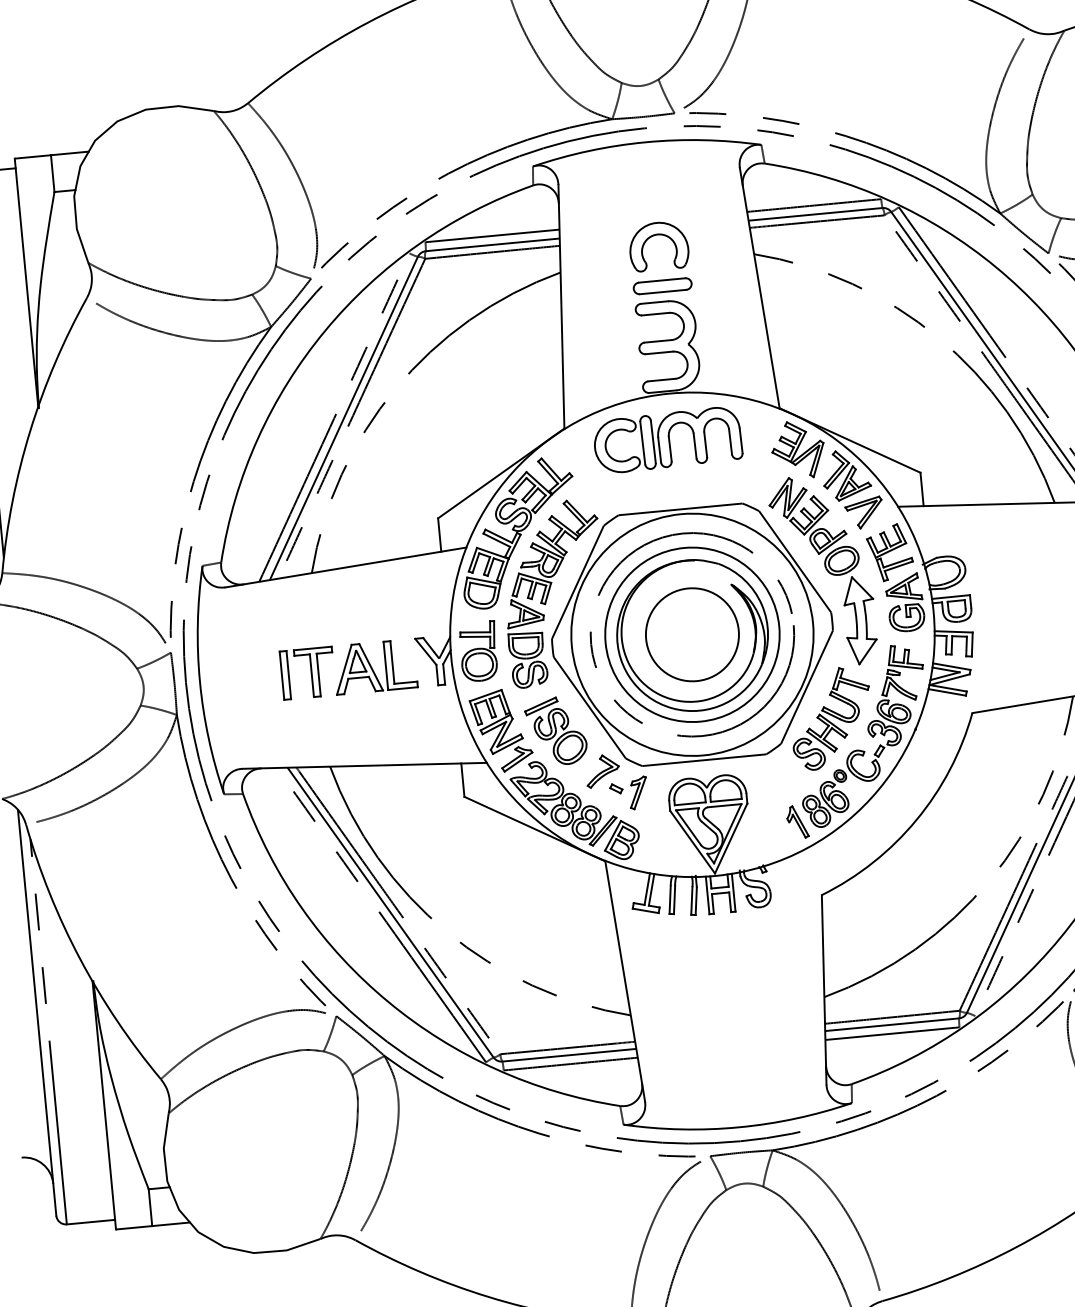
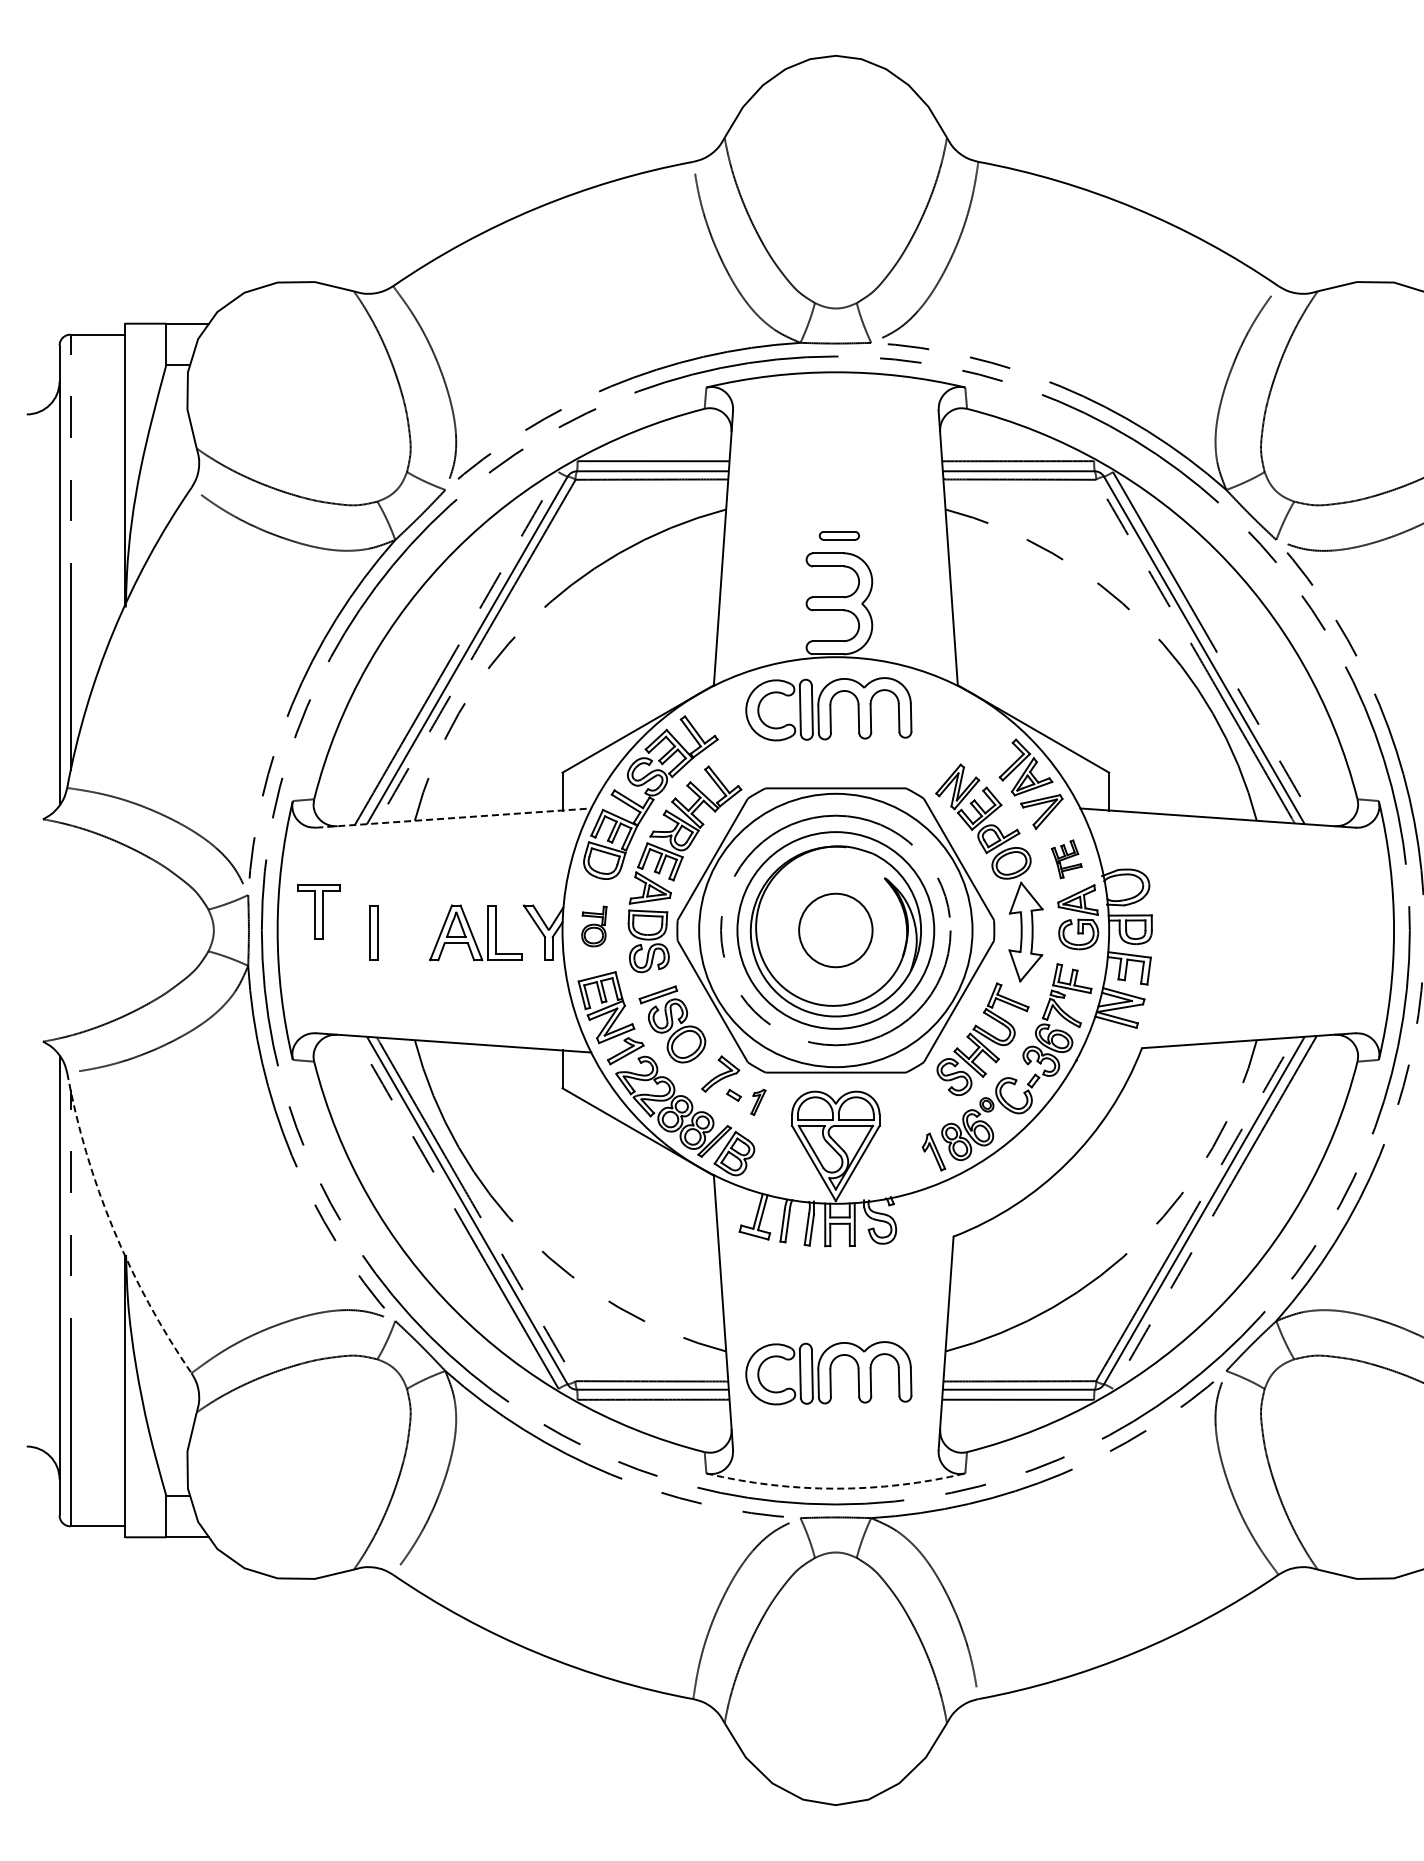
part: (657, 235) -> (839, 478), removed
part: (662, 285) -> (839, 535), size x0.6
part: (798, 449) -> (974, 733), removed
part: (890, 552) -> (1066, 859), size x0.6
line: (345, 567) -> (453, 818), solid -> dashed
circle: (692, 634) -> (835, 930), size x0.7
part: (479, 651) -> (594, 926), size x0.6
part: (314, 672) -> (318, 911), moved
part: (638, 793) -> (758, 1102), size x0.7
arc: (80, 958) -> (113, 1229), solid -> dashed
part: (722, 1026) -> (828, 1373), added
arc: (738, 1127) -> (835, 1488), solid -> dashed

